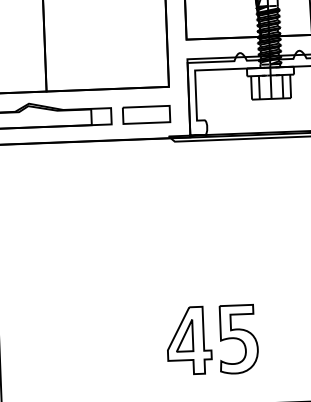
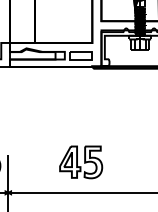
part: (213, 340) -> (81, 162), moved

